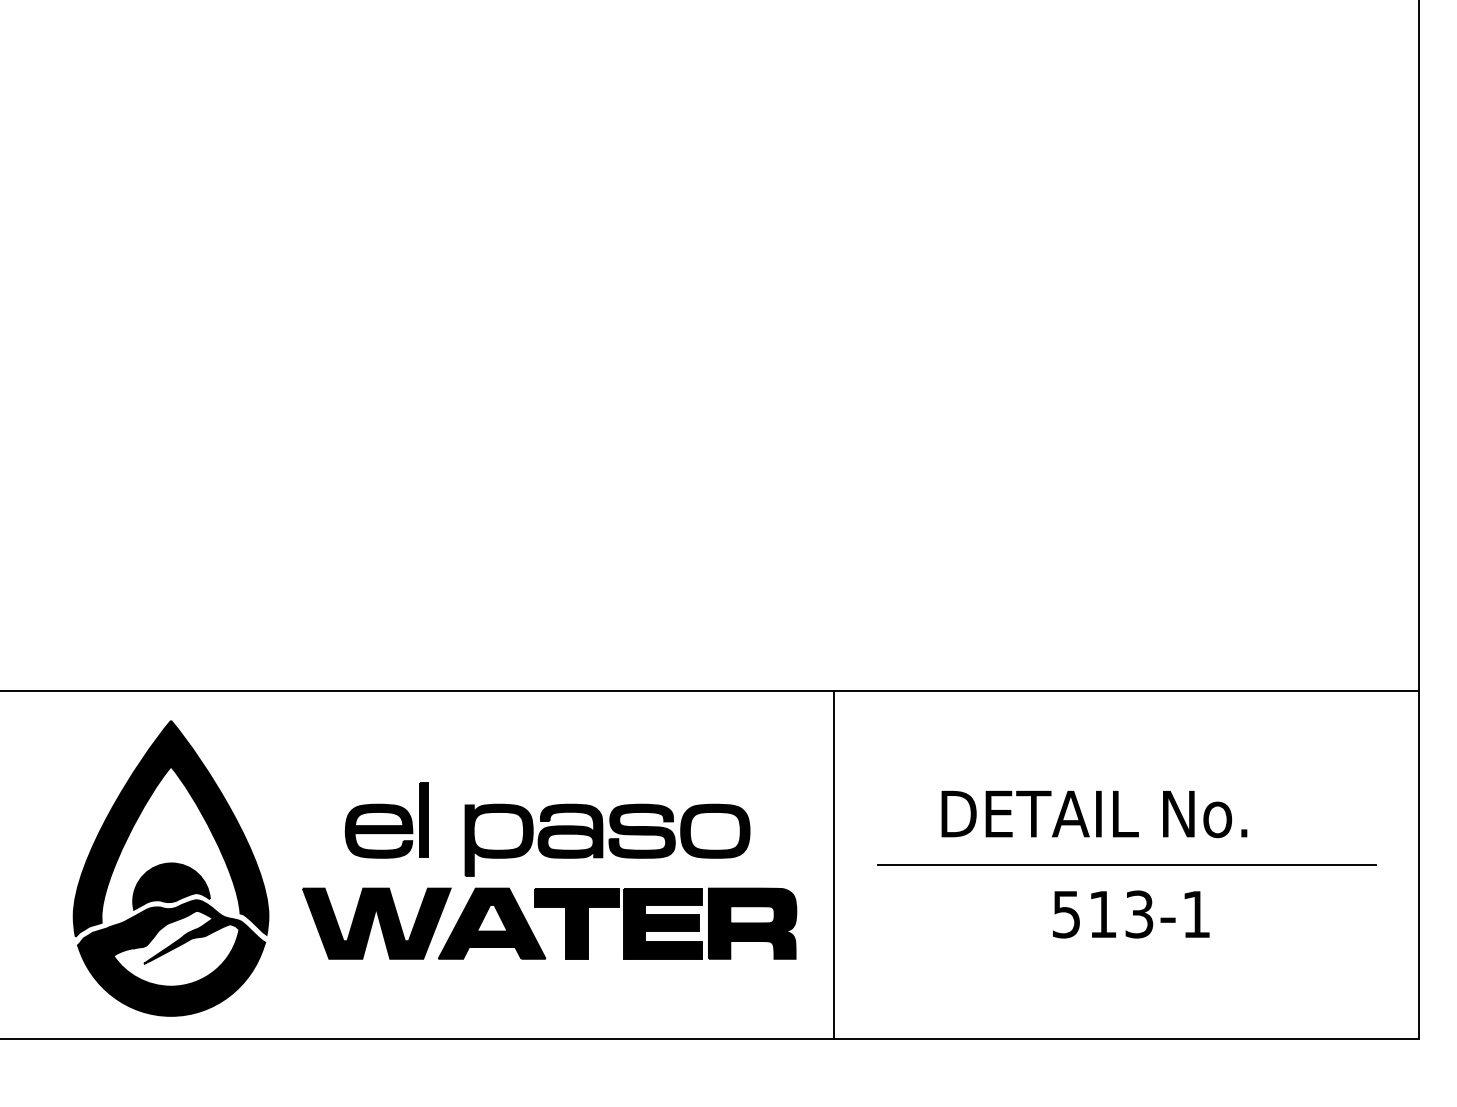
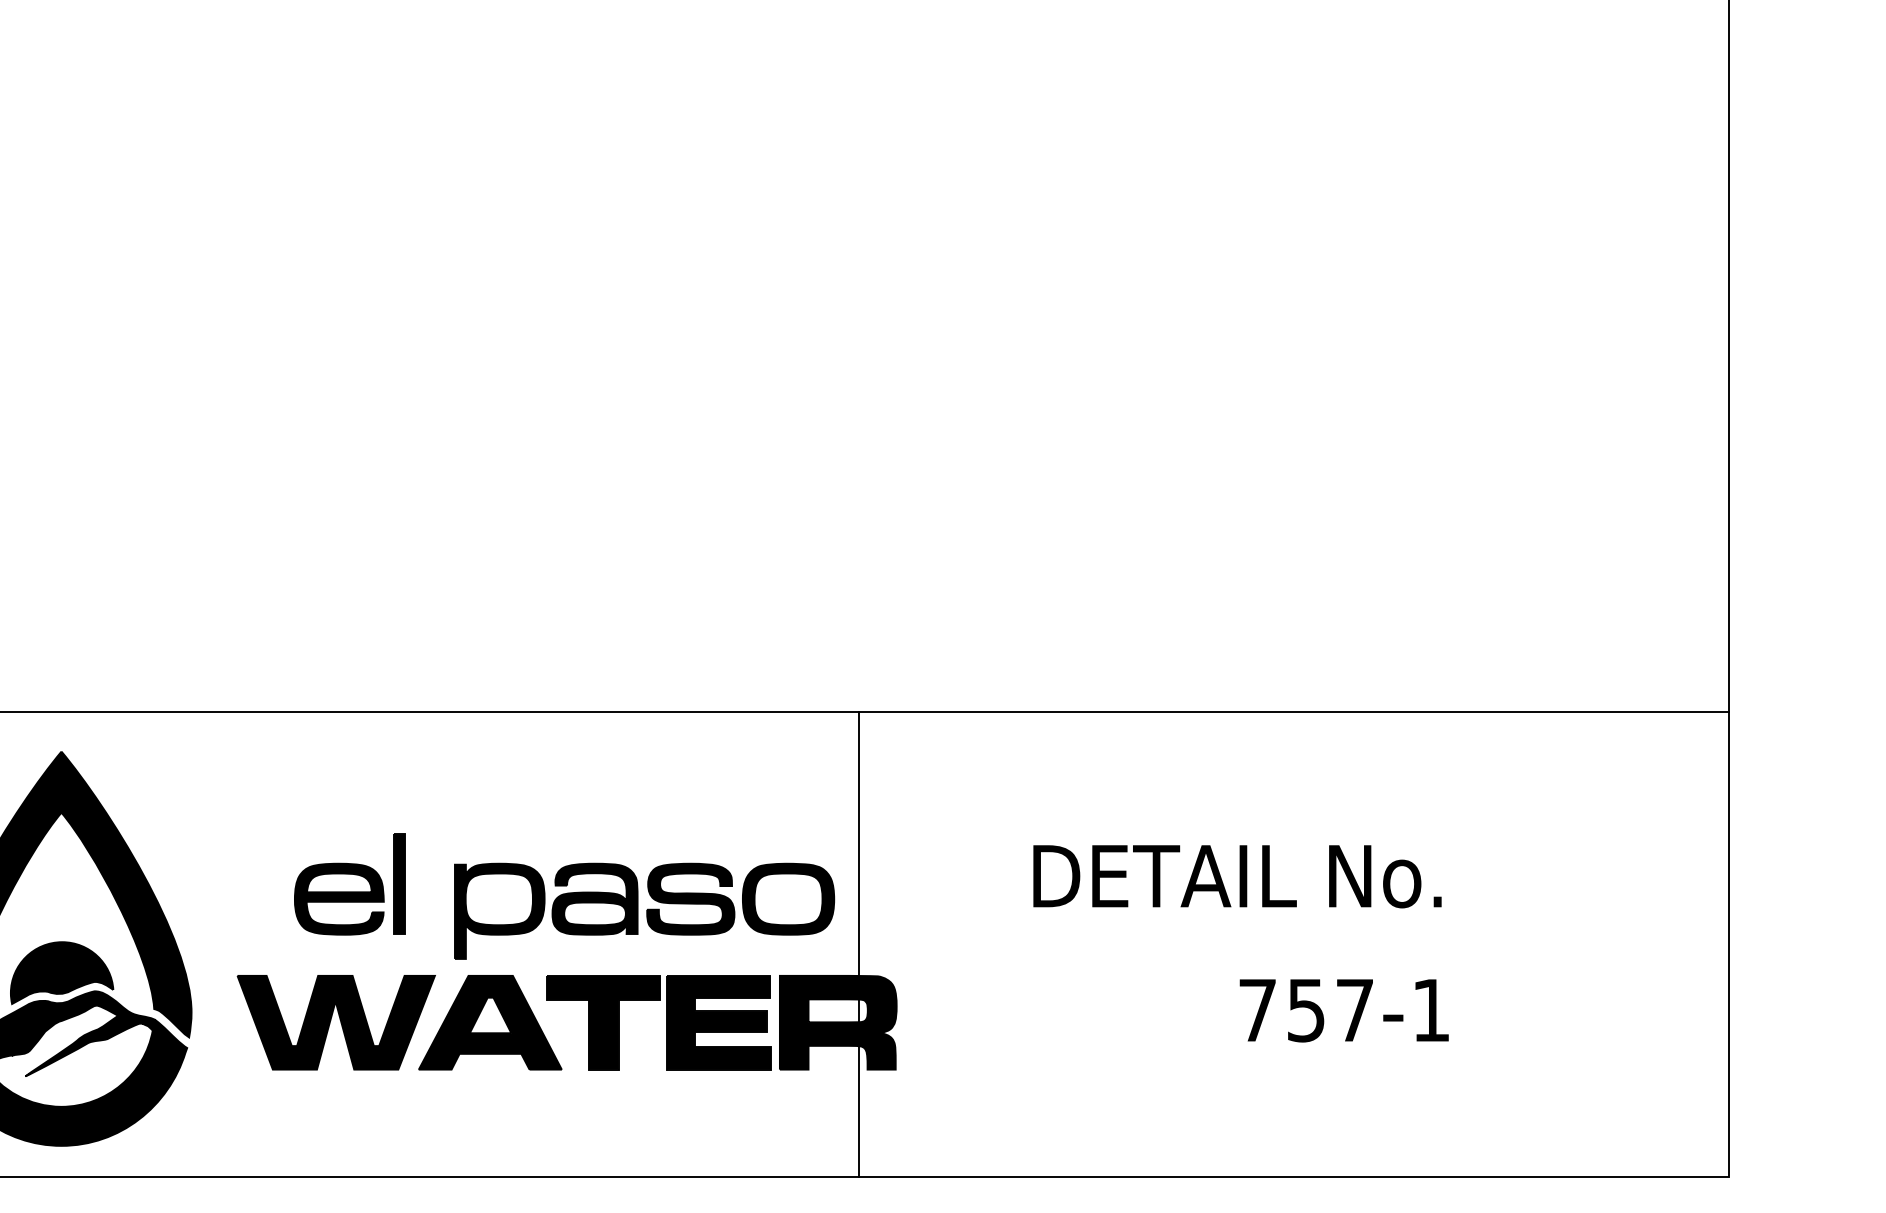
text: (1094, 814) -> (1237, 876), moved
line: (833, 865) -> (858, 944), moved
line: (1126, 865) -> (1337, 944), removed
text: (1103, 914) -> (1307, 1010), 513-1 -> 757-1

